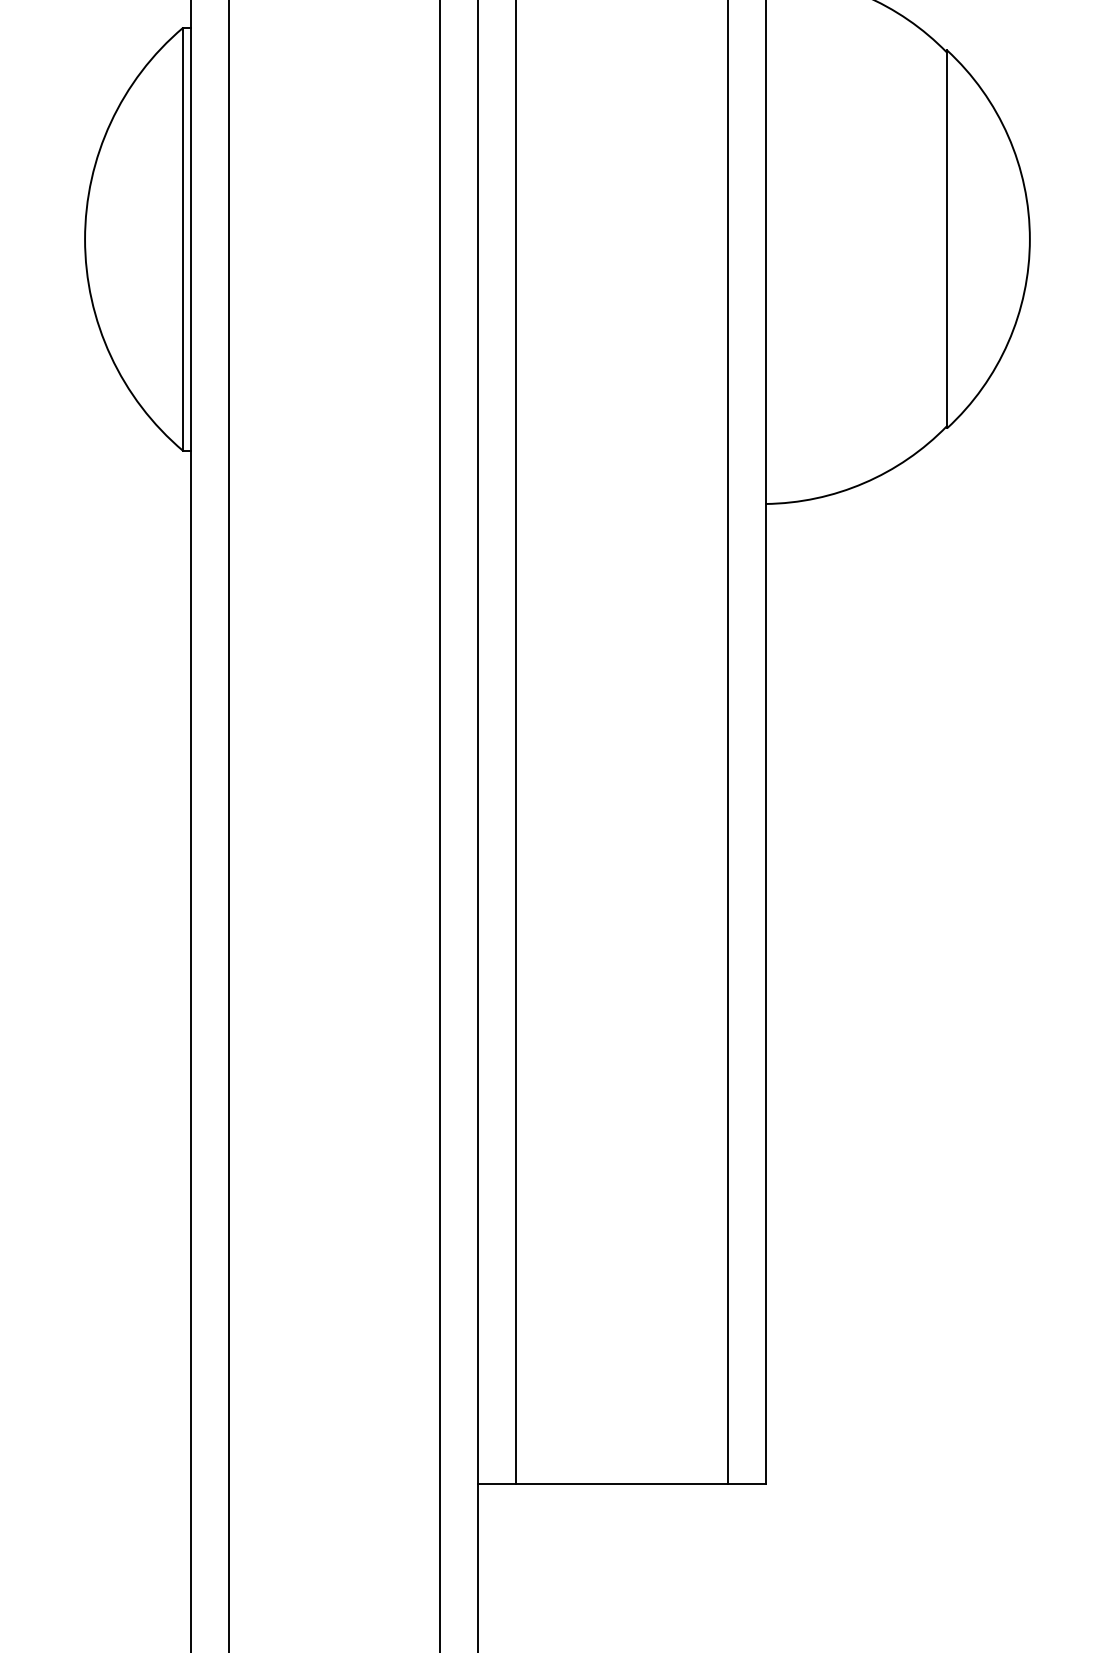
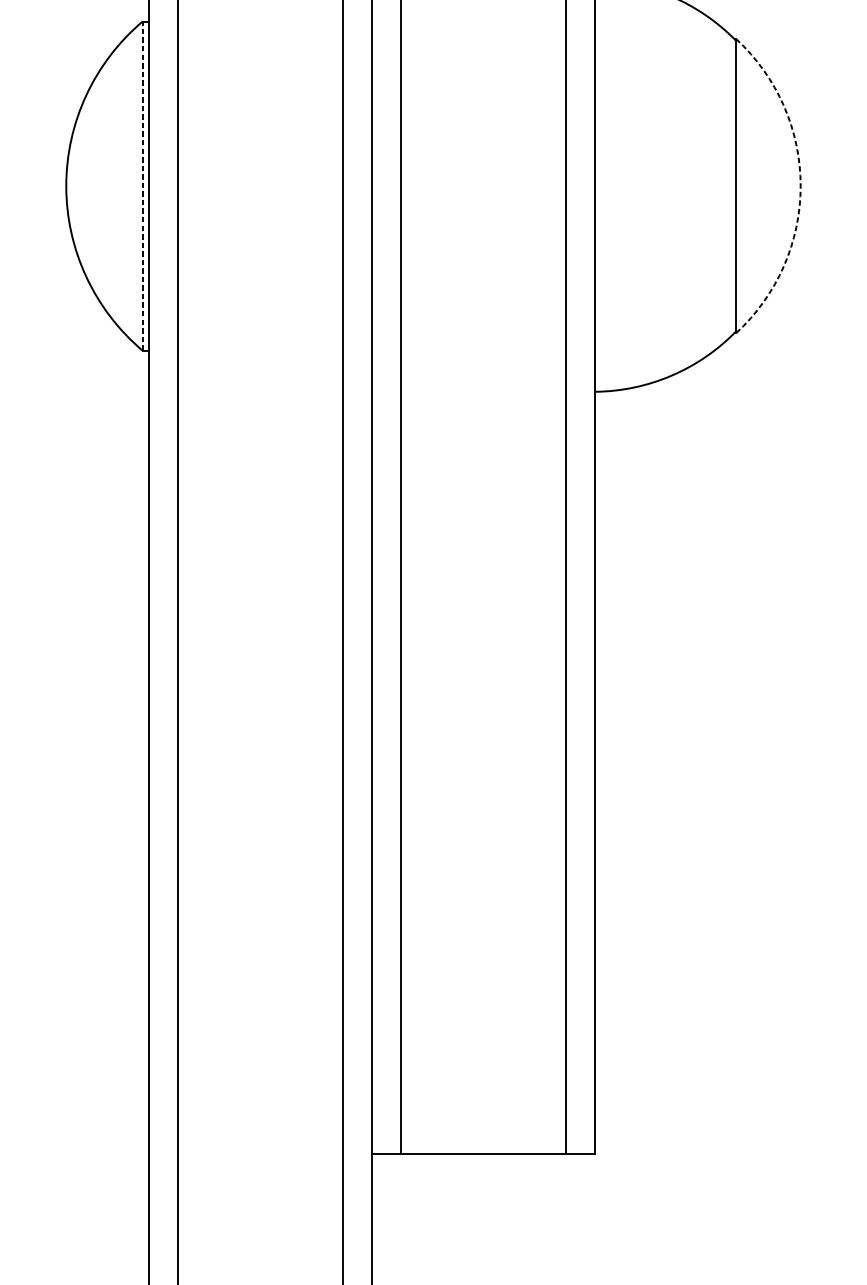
line: (183, 239) -> (142, 186), solid -> dashed
arc: (1029, 239) -> (800, 186), solid -> dashed

